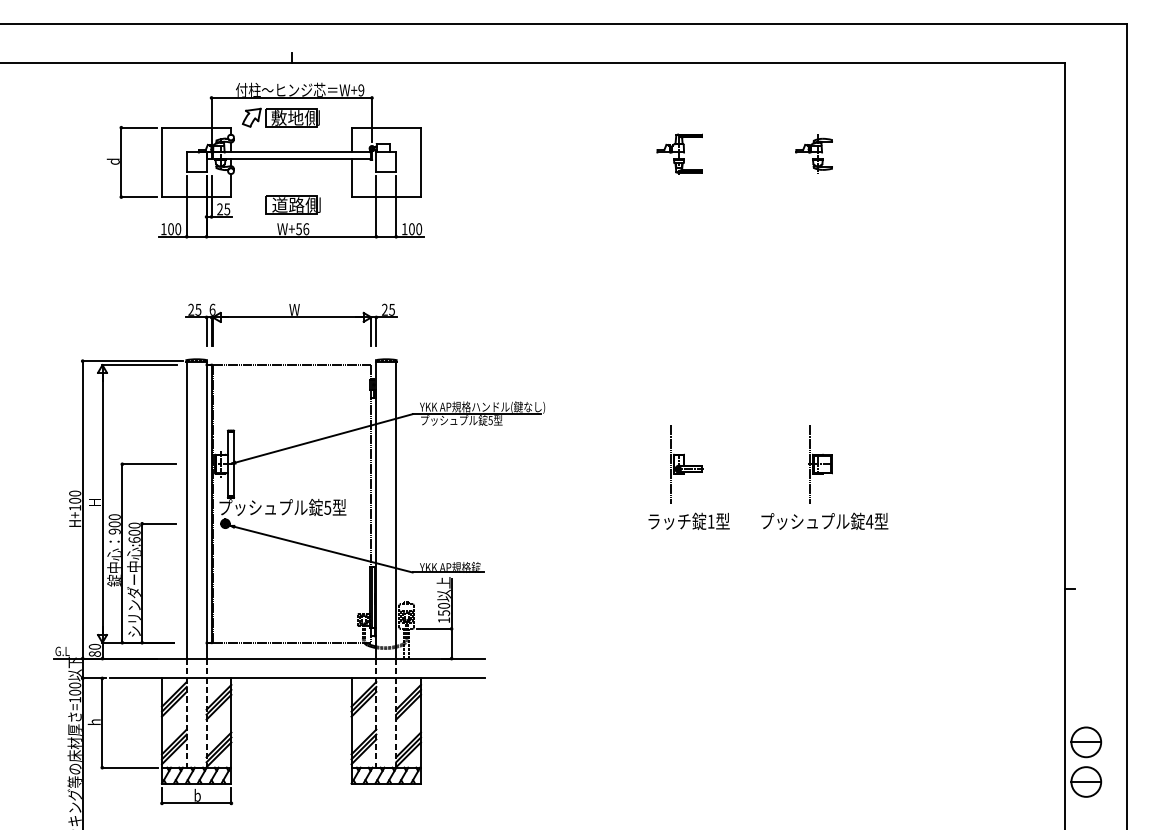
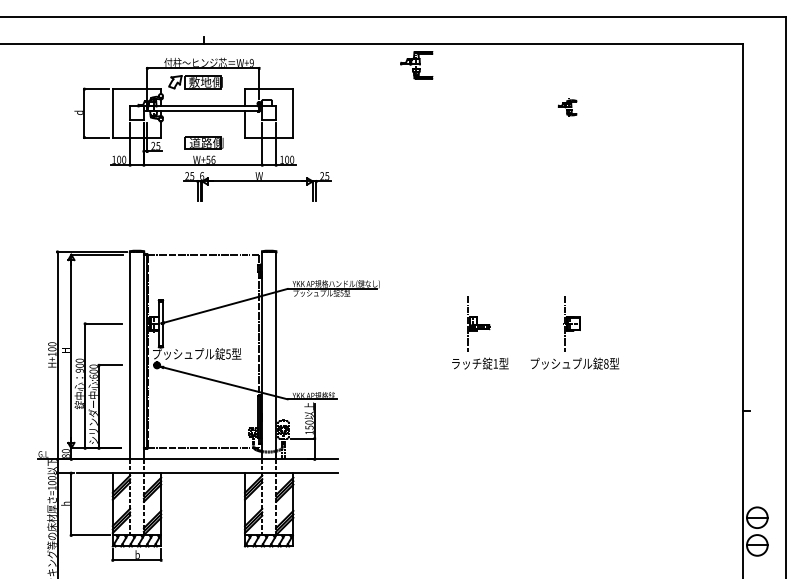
part: (679, 153) -> (416, 65), moved
part: (814, 153) -> (567, 107), size x0.7
part: (292, 324) -> (257, 186), moved
text: (868, 521) -> (605, 363), 4 -> 8

